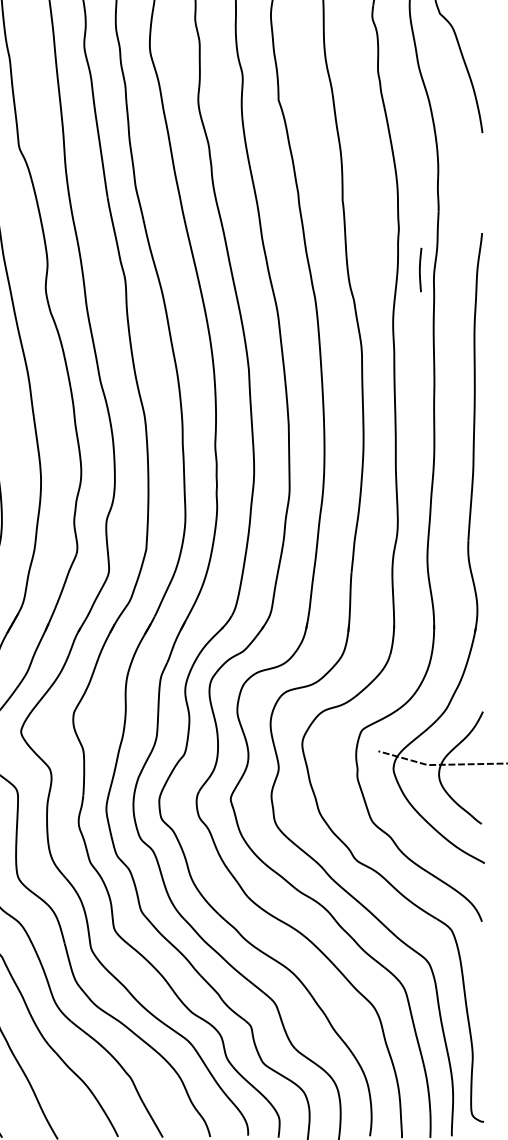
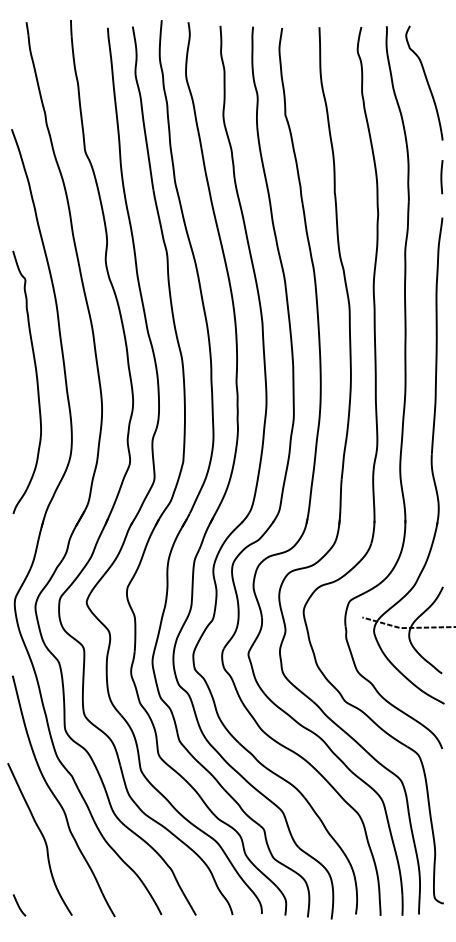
line: (420, 270) -> (441, 177), moved

